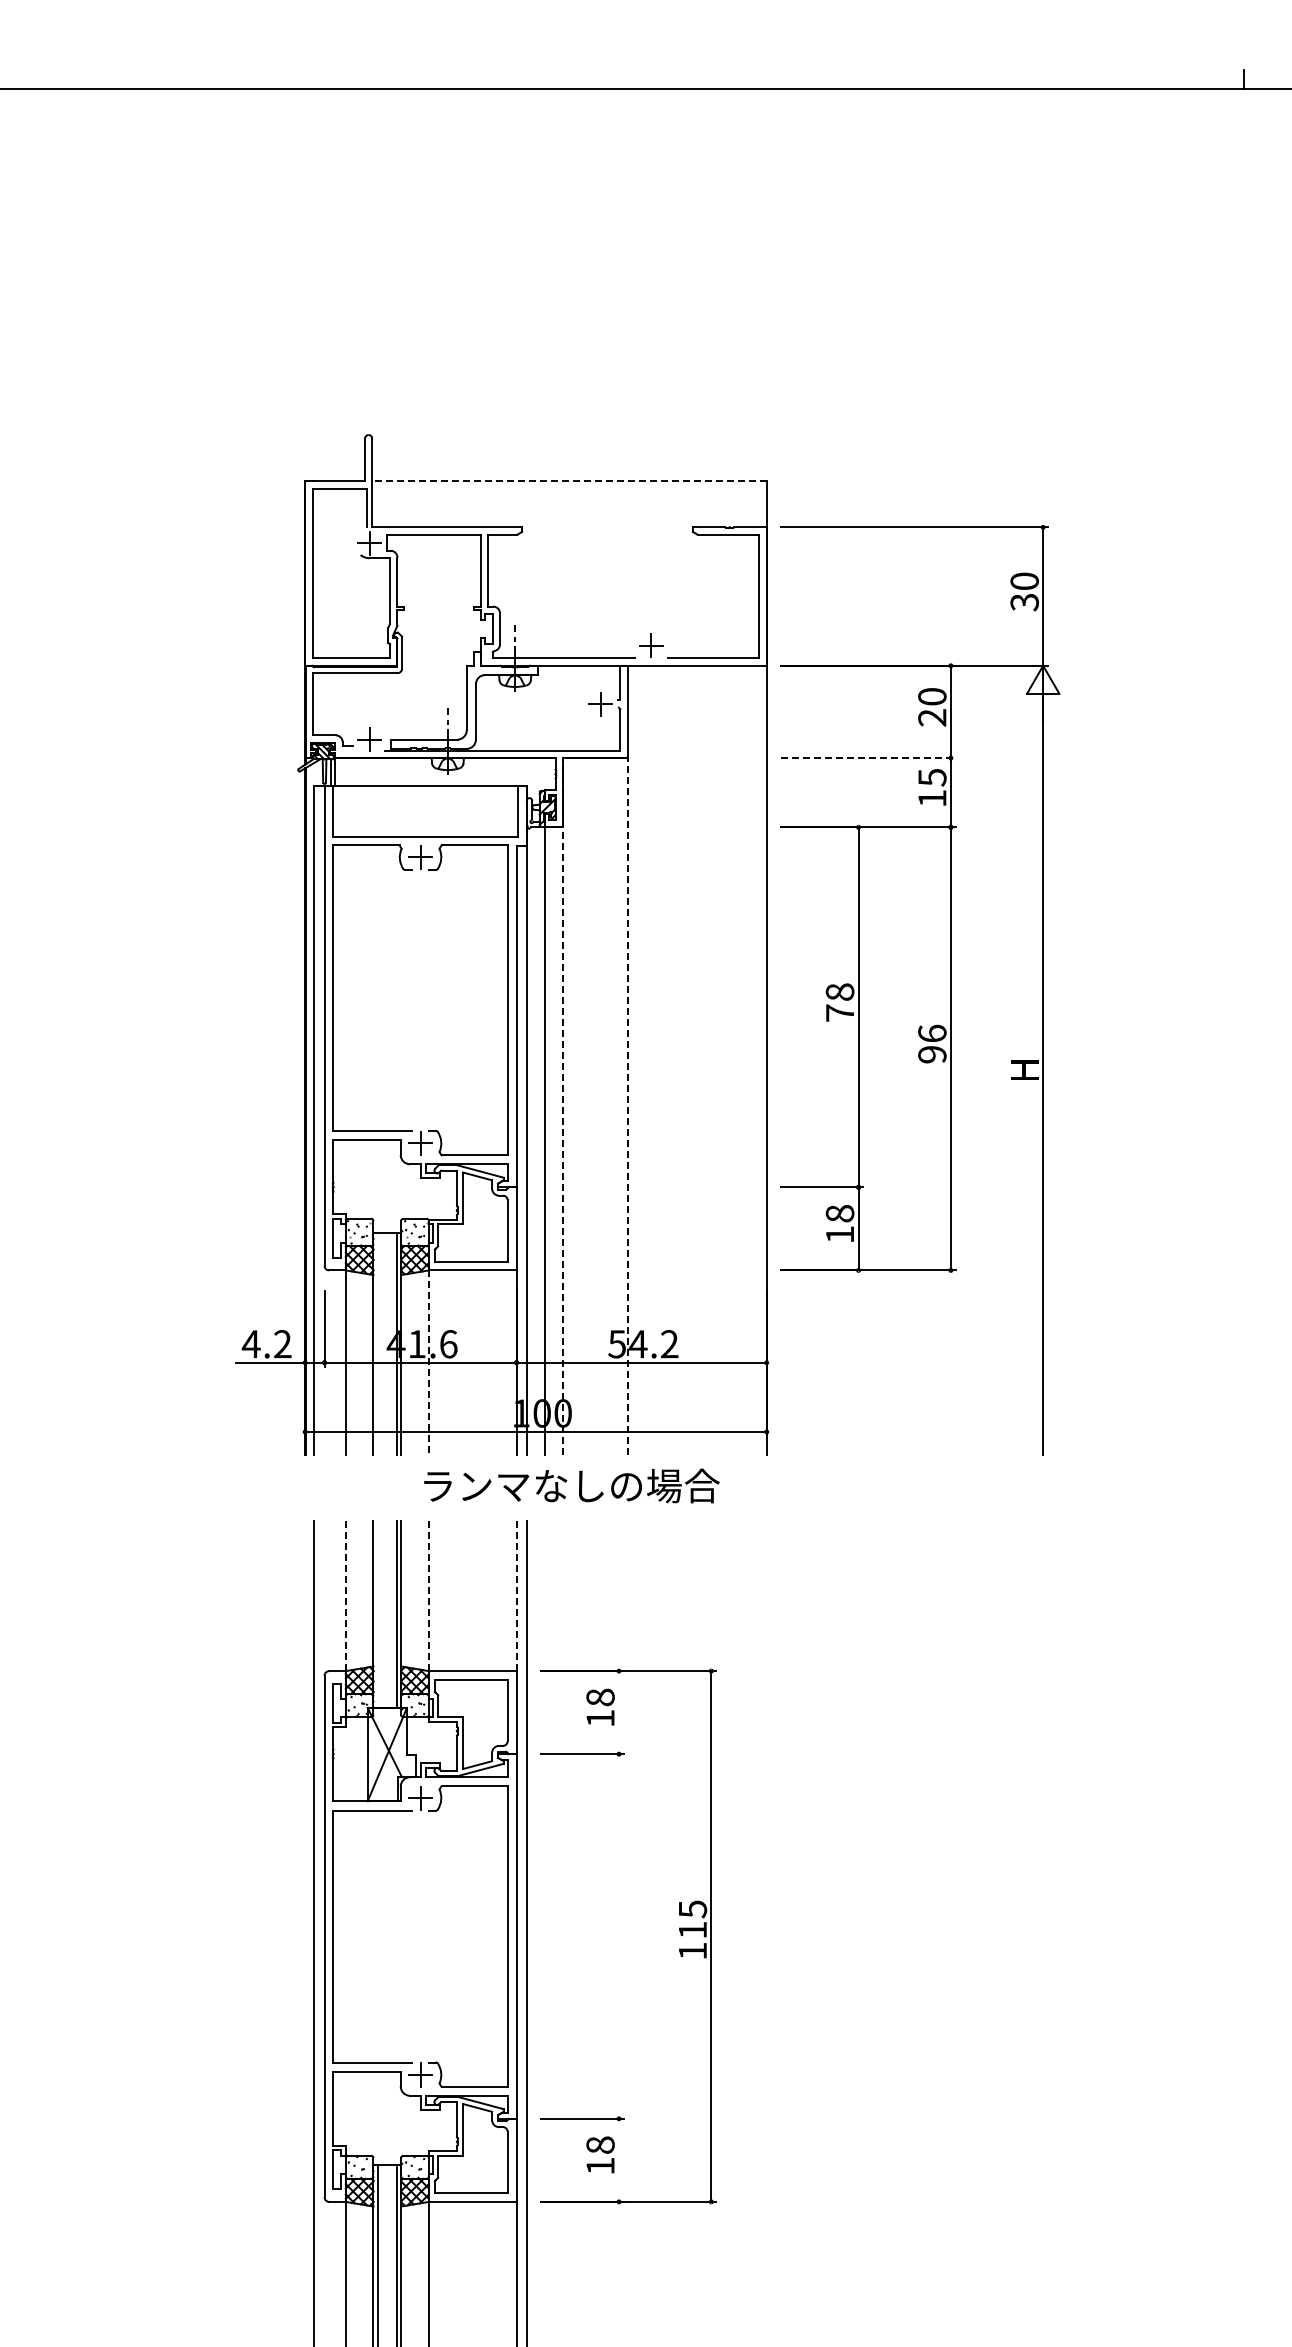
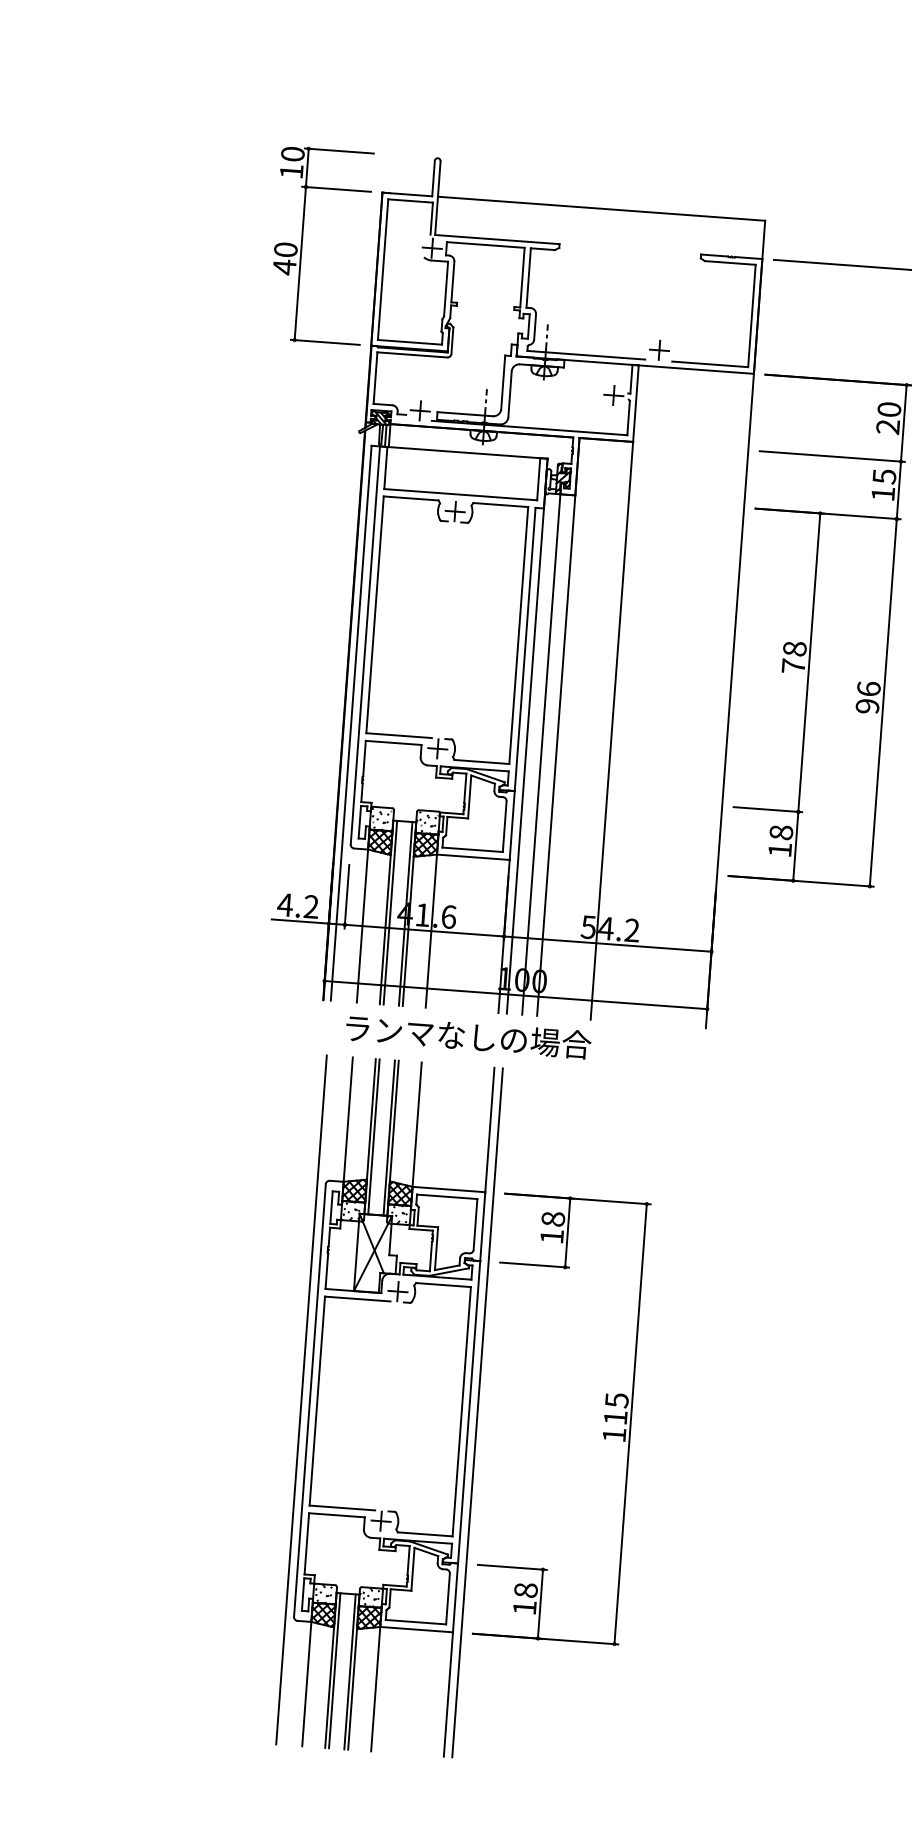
line: (568, 481) -> (600, 208), dashed -> solid
part: (213, 550) -> (302, 244), added
line: (868, 758) -> (832, 456), dashed -> solid
line: (563, 1106) -> (558, 726), dashed -> solid
line: (627, 1106) -> (611, 730), dashed -> solid
line: (378, 1344) -> (390, 912), added
line: (428, 1363) -> (431, 931), dashed -> solid
text: (571, 1485) -> (468, 1036), moved
line: (345, 1596) -> (348, 1119), dashed -> solid
line: (428, 1596) -> (416, 1124), dashed -> solid
line: (516, 1596) -> (489, 1130), dashed -> solid
line: (378, 1614) -> (374, 1136), added
line: (619, 1712) -> (568, 1232), added
line: (619, 2159) -> (540, 1603), added

